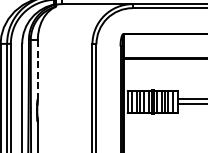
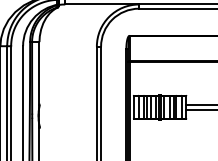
line: (37, 68) -> (39, 72), dashed -> solid

